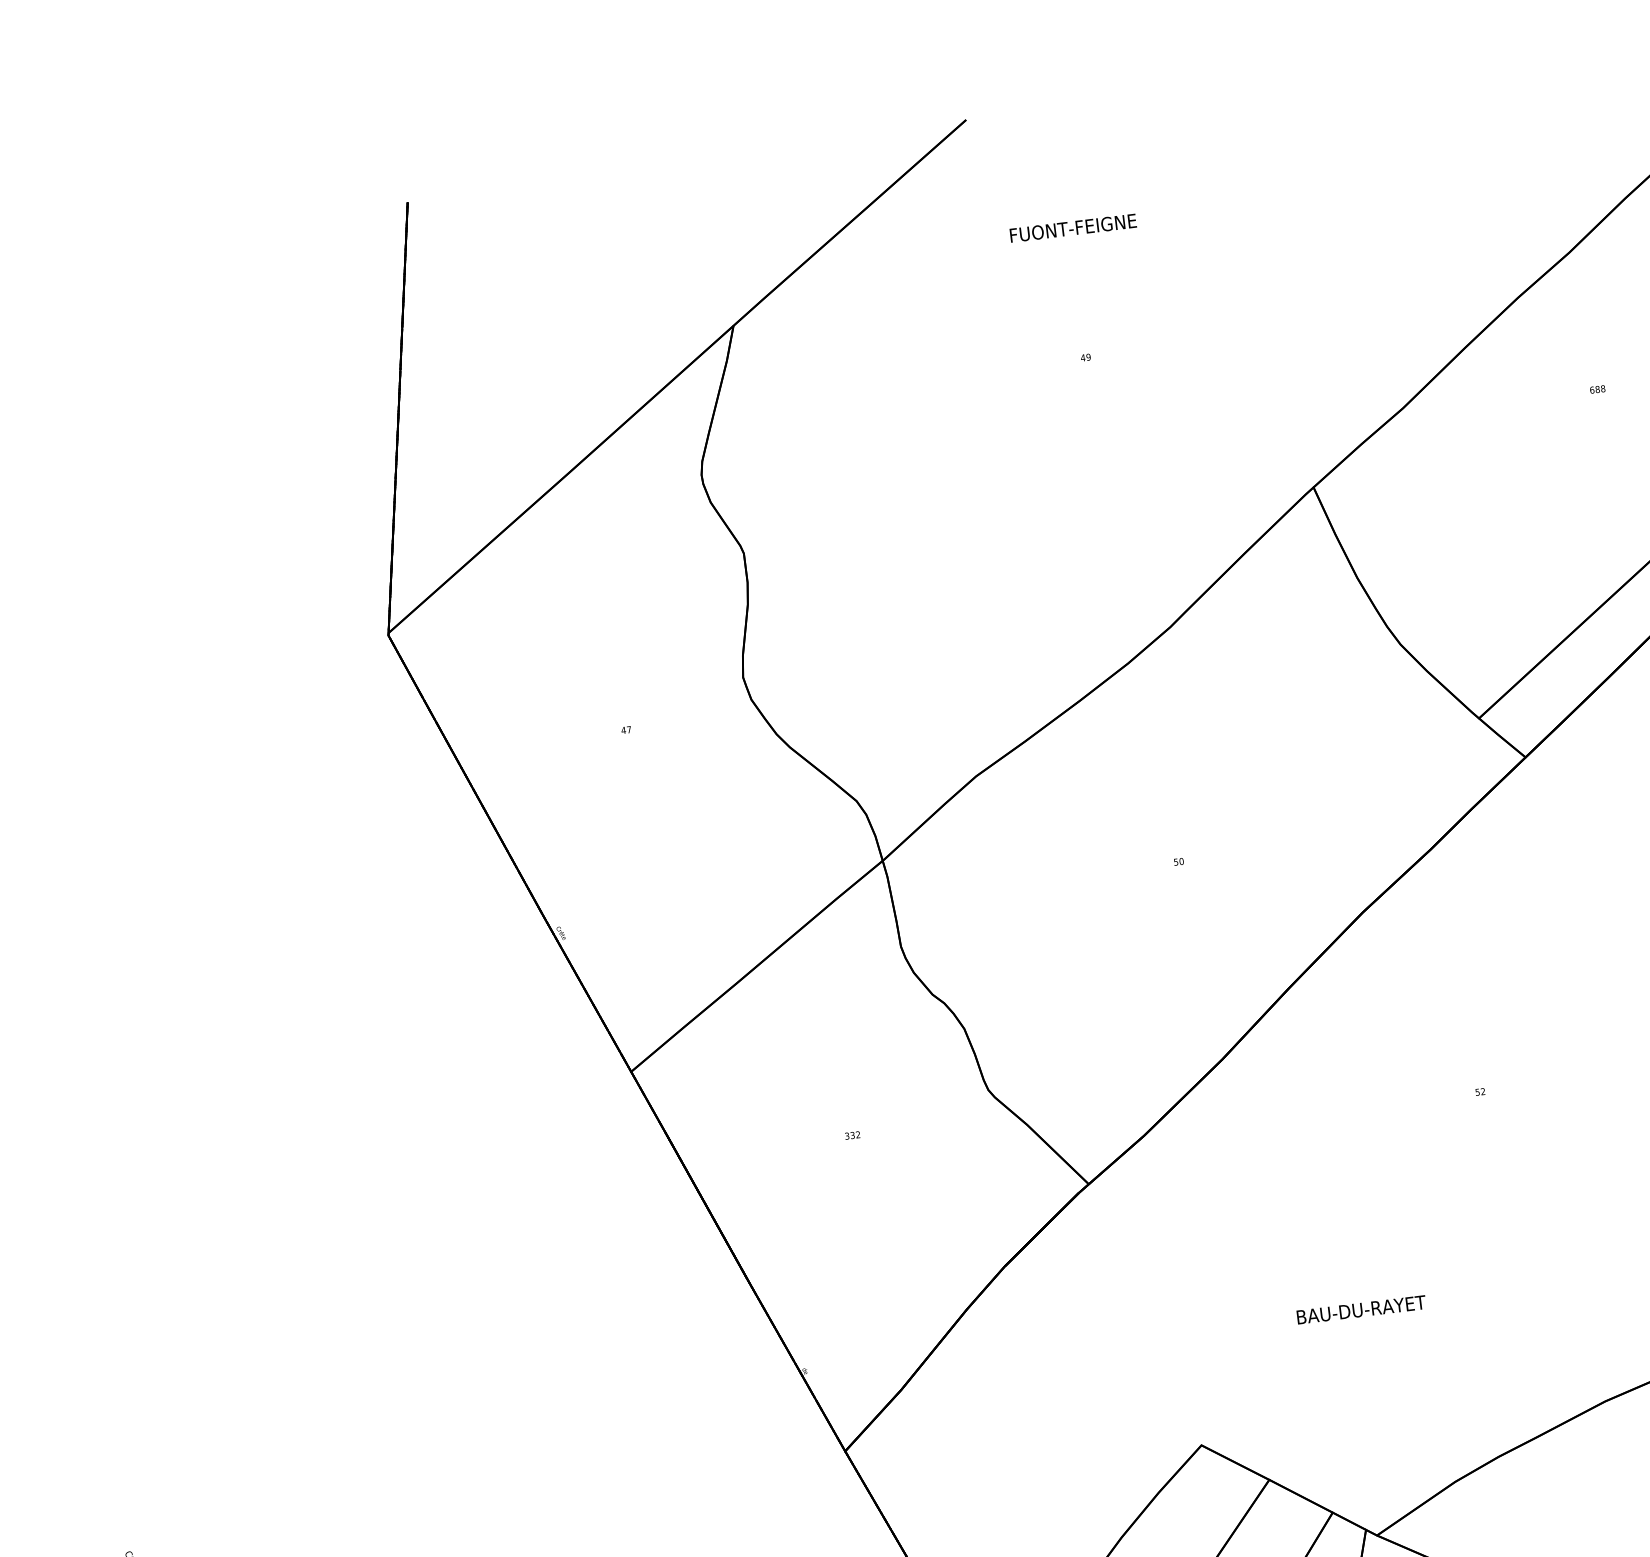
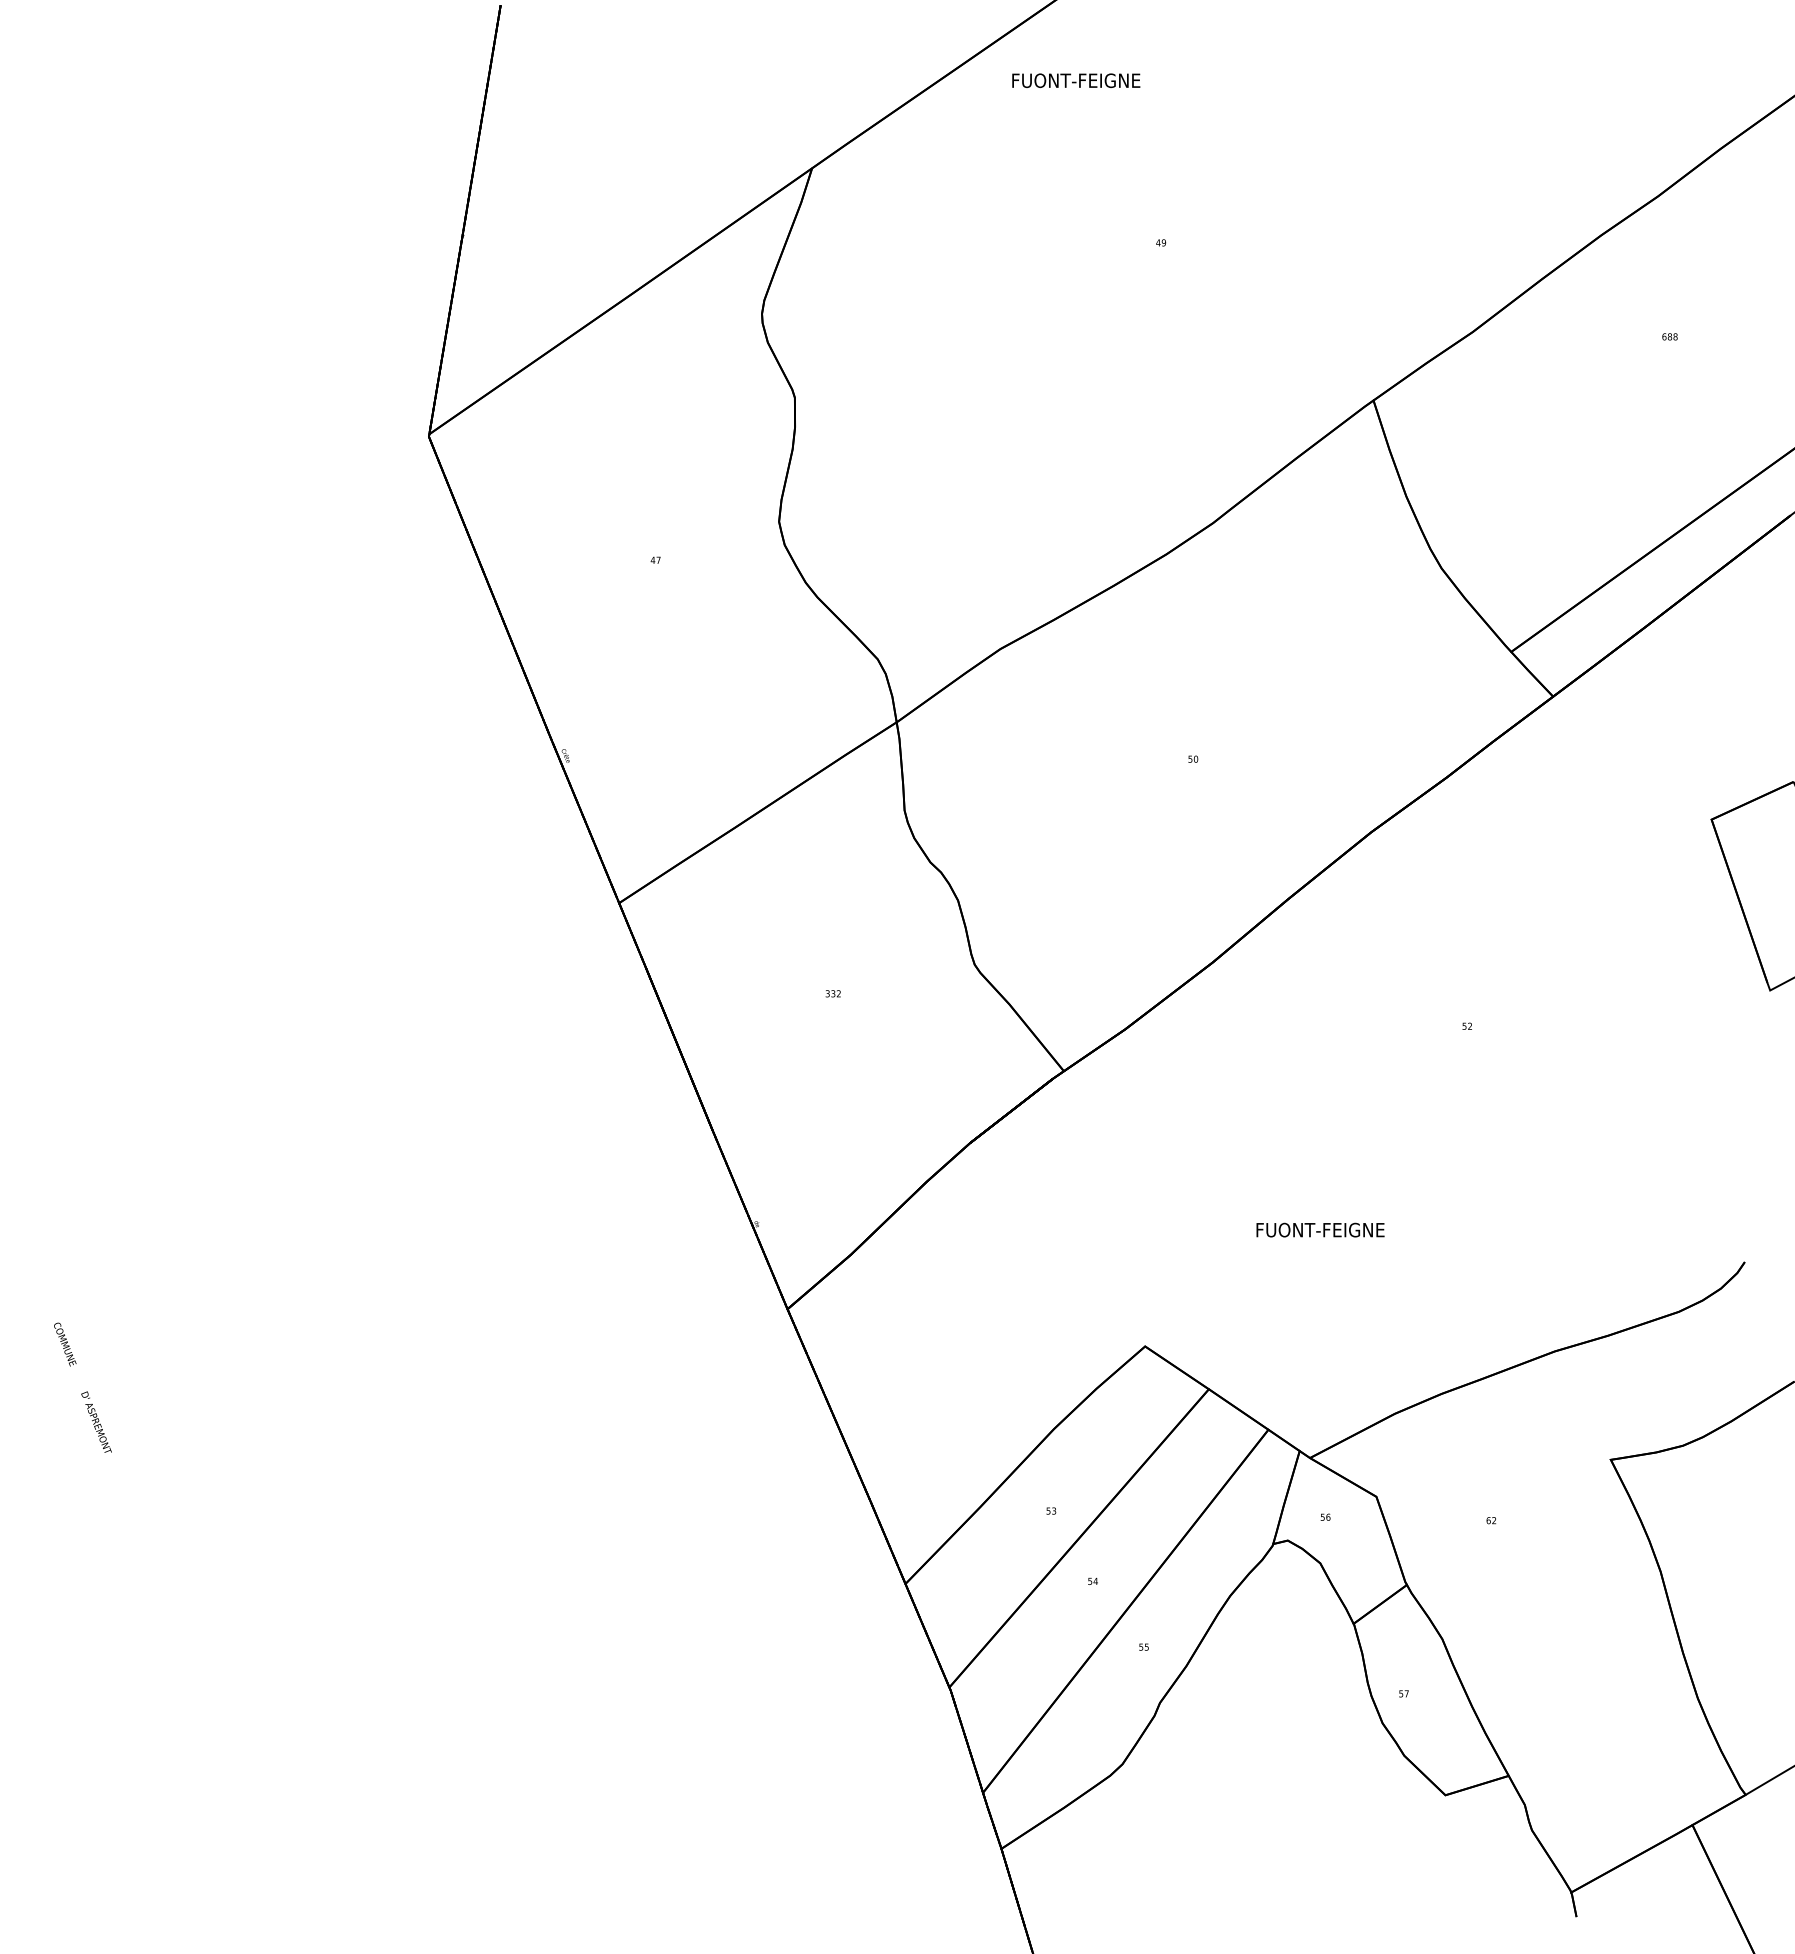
text: (1073, 227) -> (1076, 80), moved
text: (1362, 1309) -> (1322, 1229), BAU-DU-RAYET -> FUONT-FEIGNE

